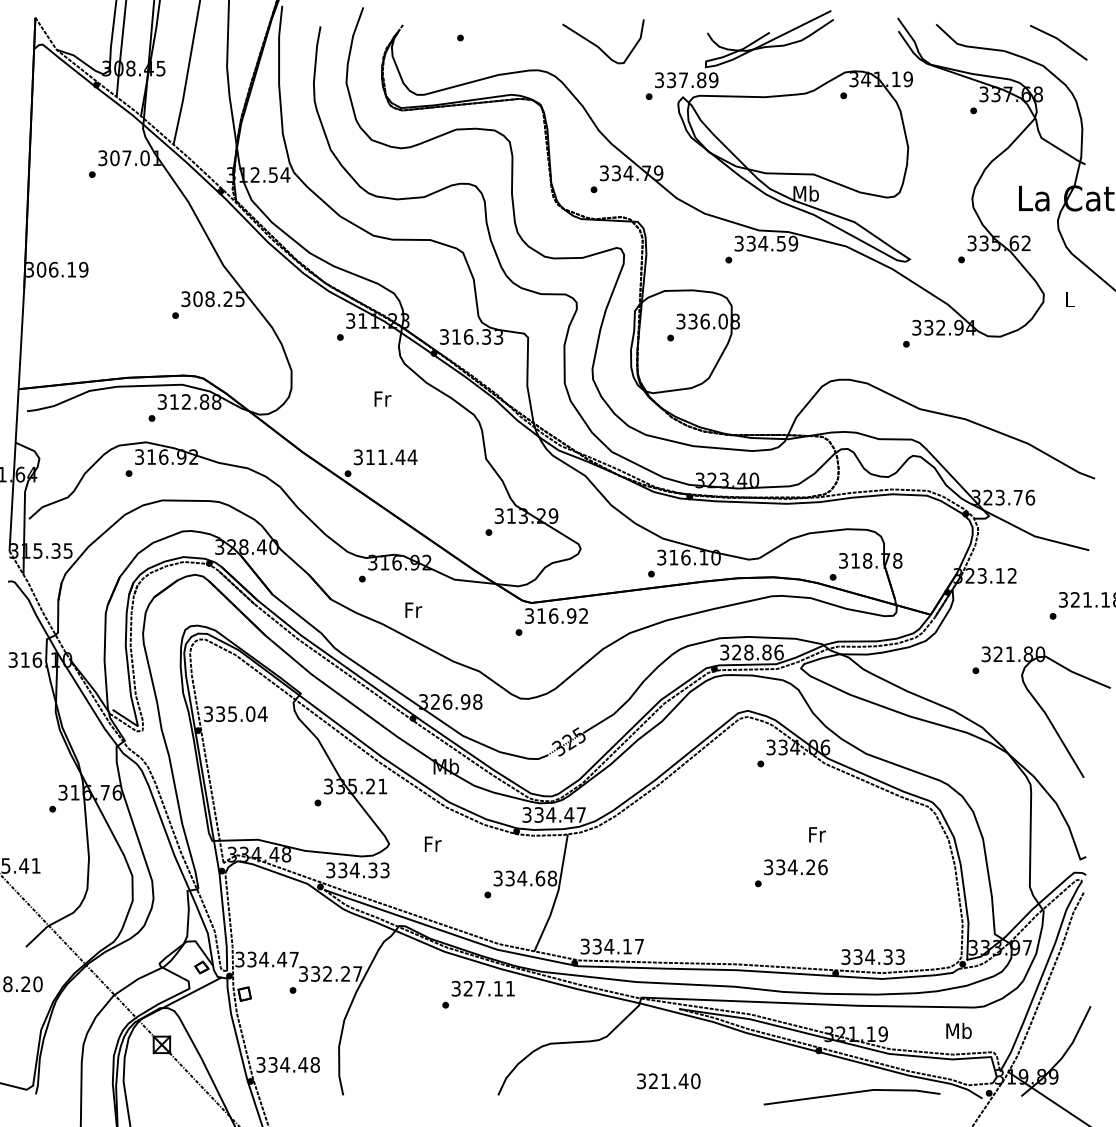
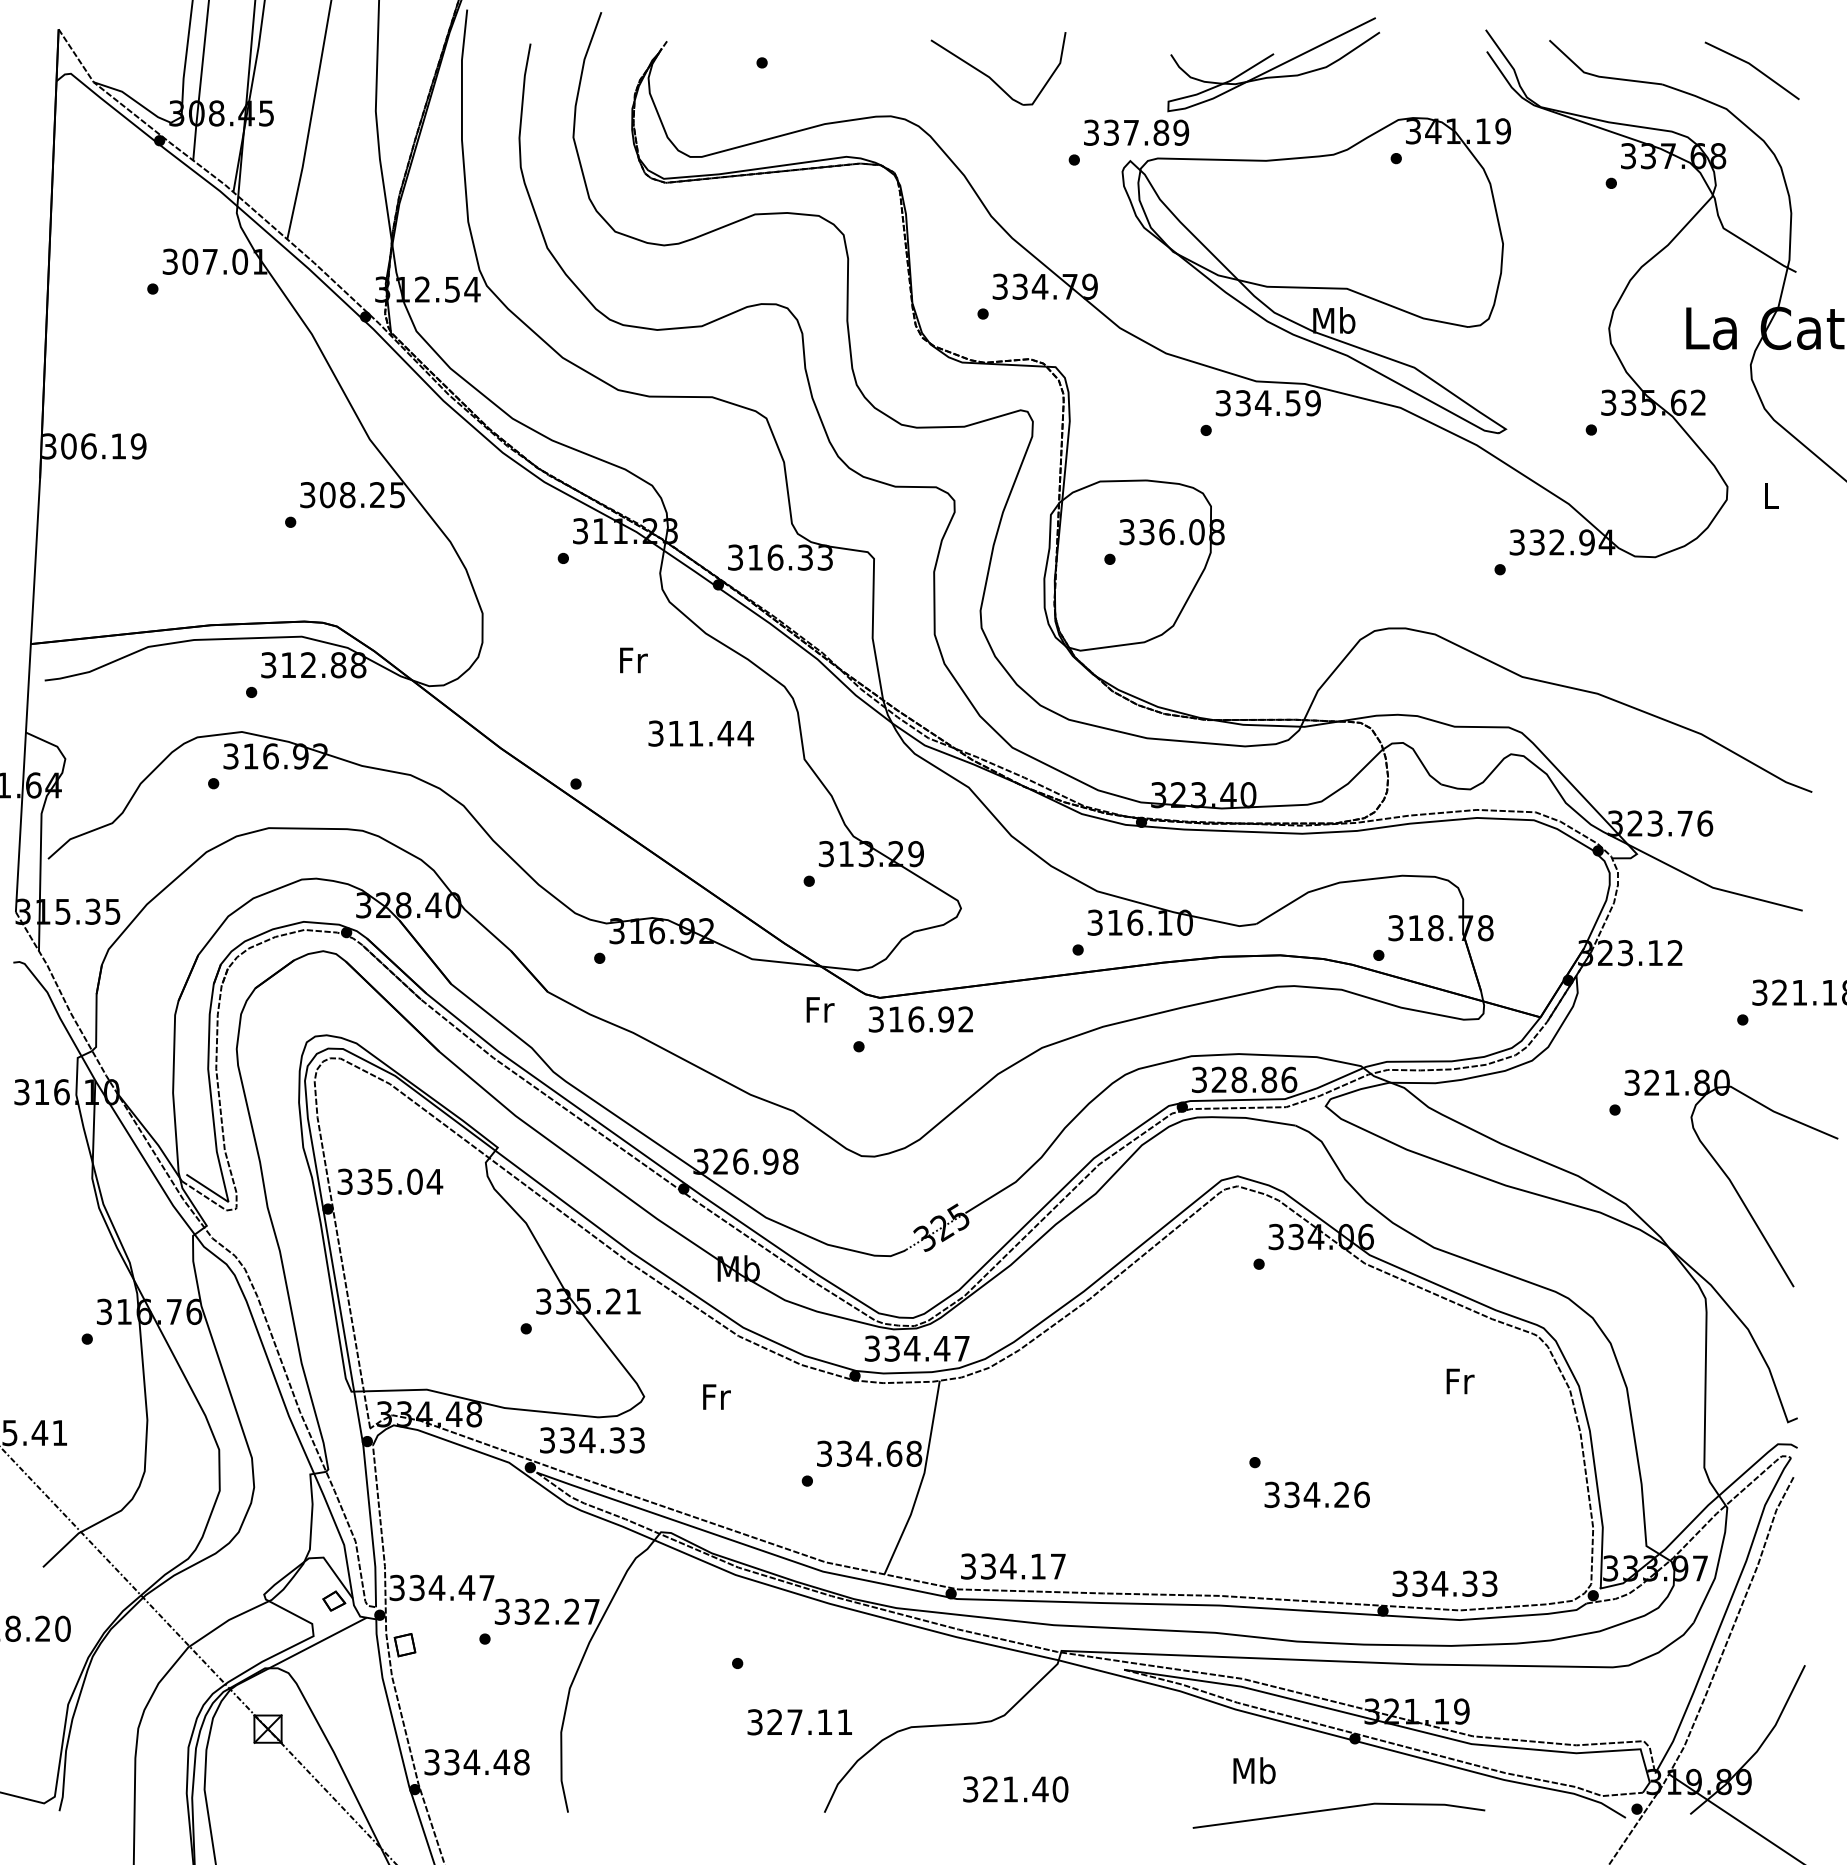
text: (385, 457) -> (700, 733), moved
text: (413, 609) -> (820, 1008), moved
text: (817, 834) -> (1460, 1380), moved
text: (795, 867) -> (1316, 1495), moved
text: (482, 988) -> (798, 1721), moved
text: (958, 1030) -> (1253, 1769), moved
text: (668, 1081) -> (1015, 1789), moved
line: (849, 1094) -> (1334, 1811), moved

